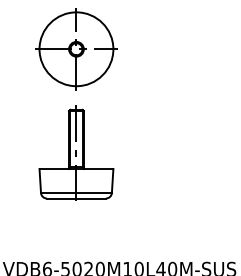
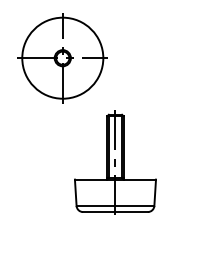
part: (76, 152) -> (115, 161), moved

